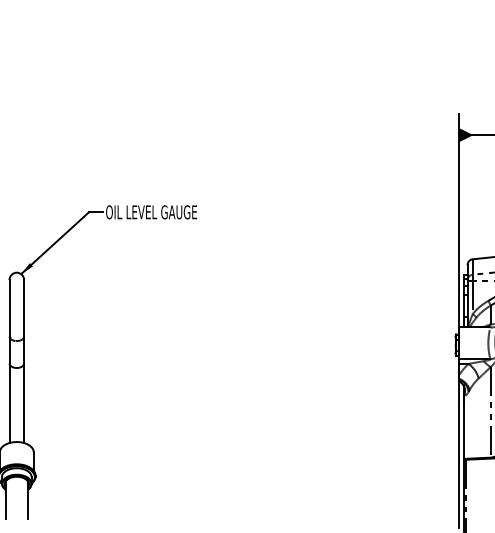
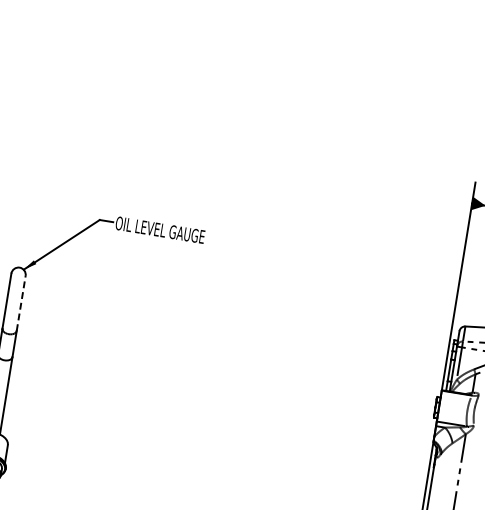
line: (24, 307) -> (21, 302), solid -> dashed

